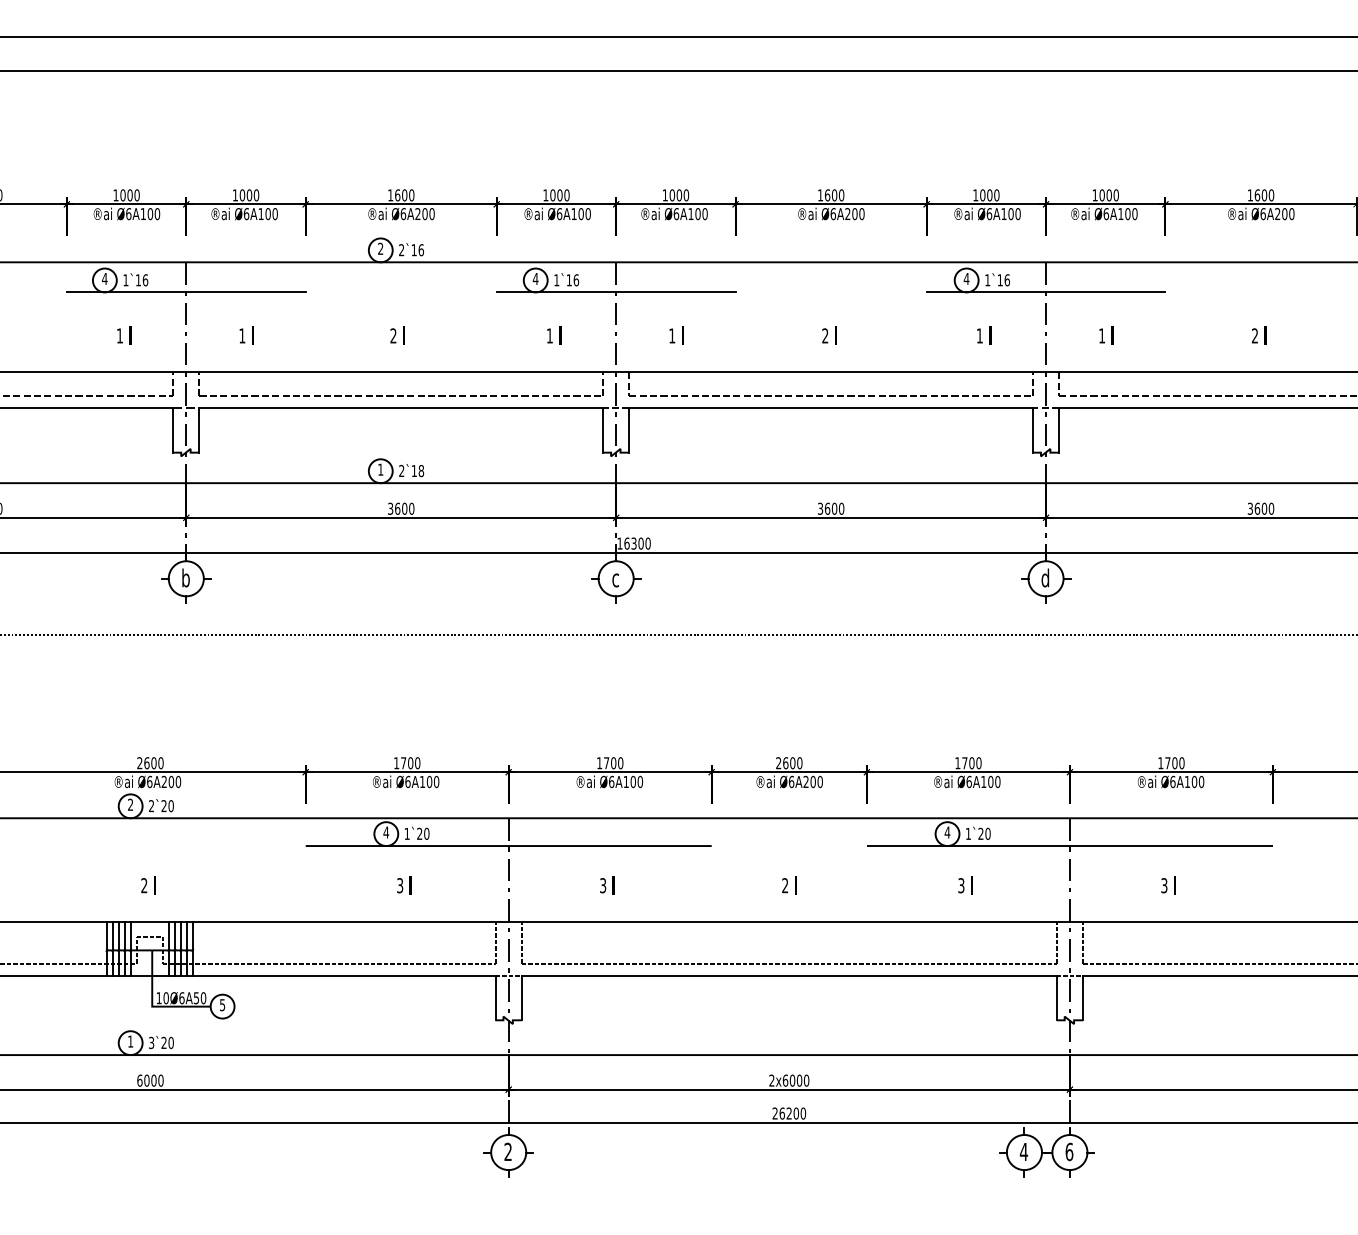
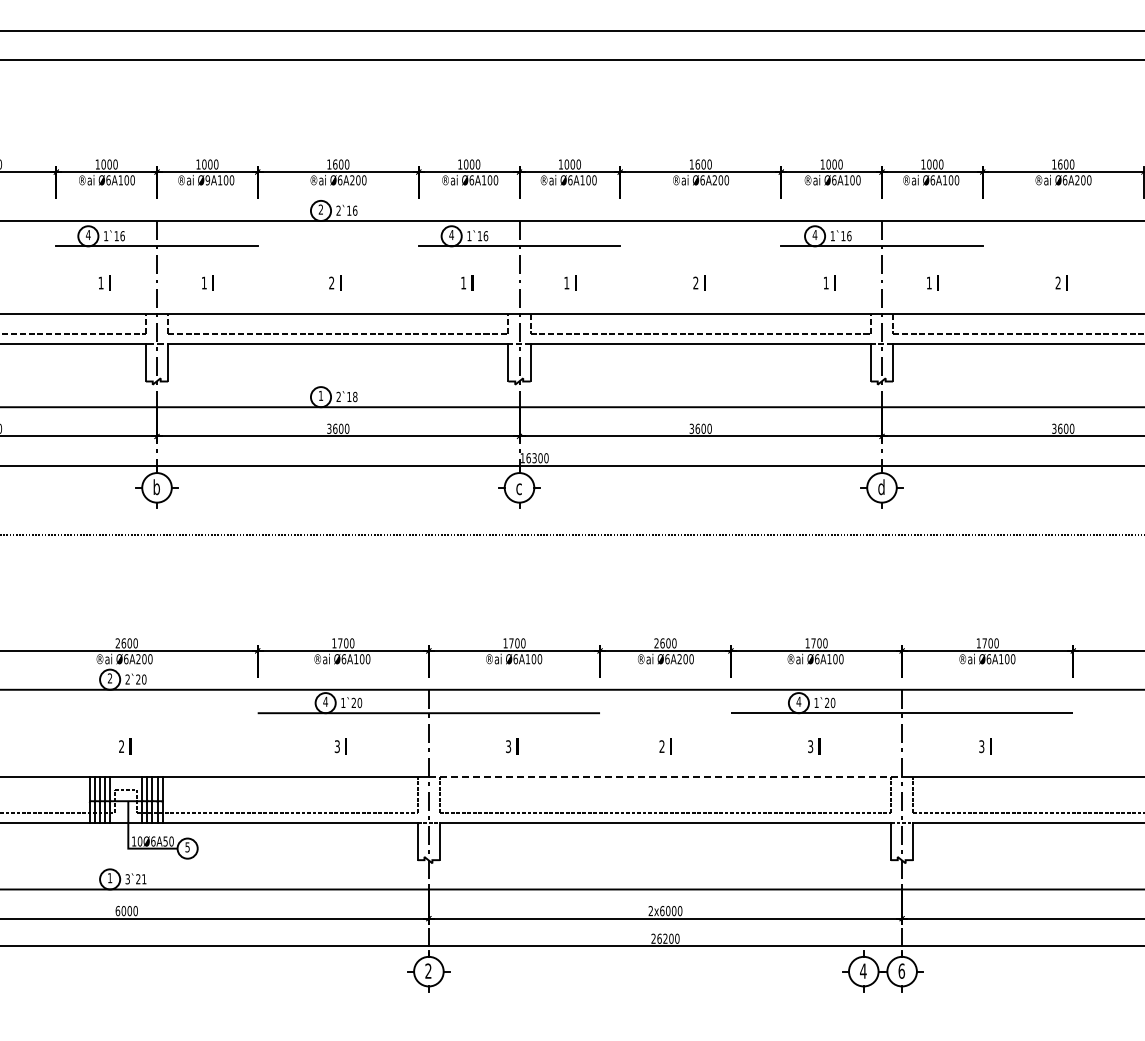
text: (246, 214) -> (207, 180), Ø6A100 -> Ø9A100
line: (789, 922) -> (665, 777), solid -> dashed
text: (171, 1043) -> (144, 879), 3`20 -> 3`21

